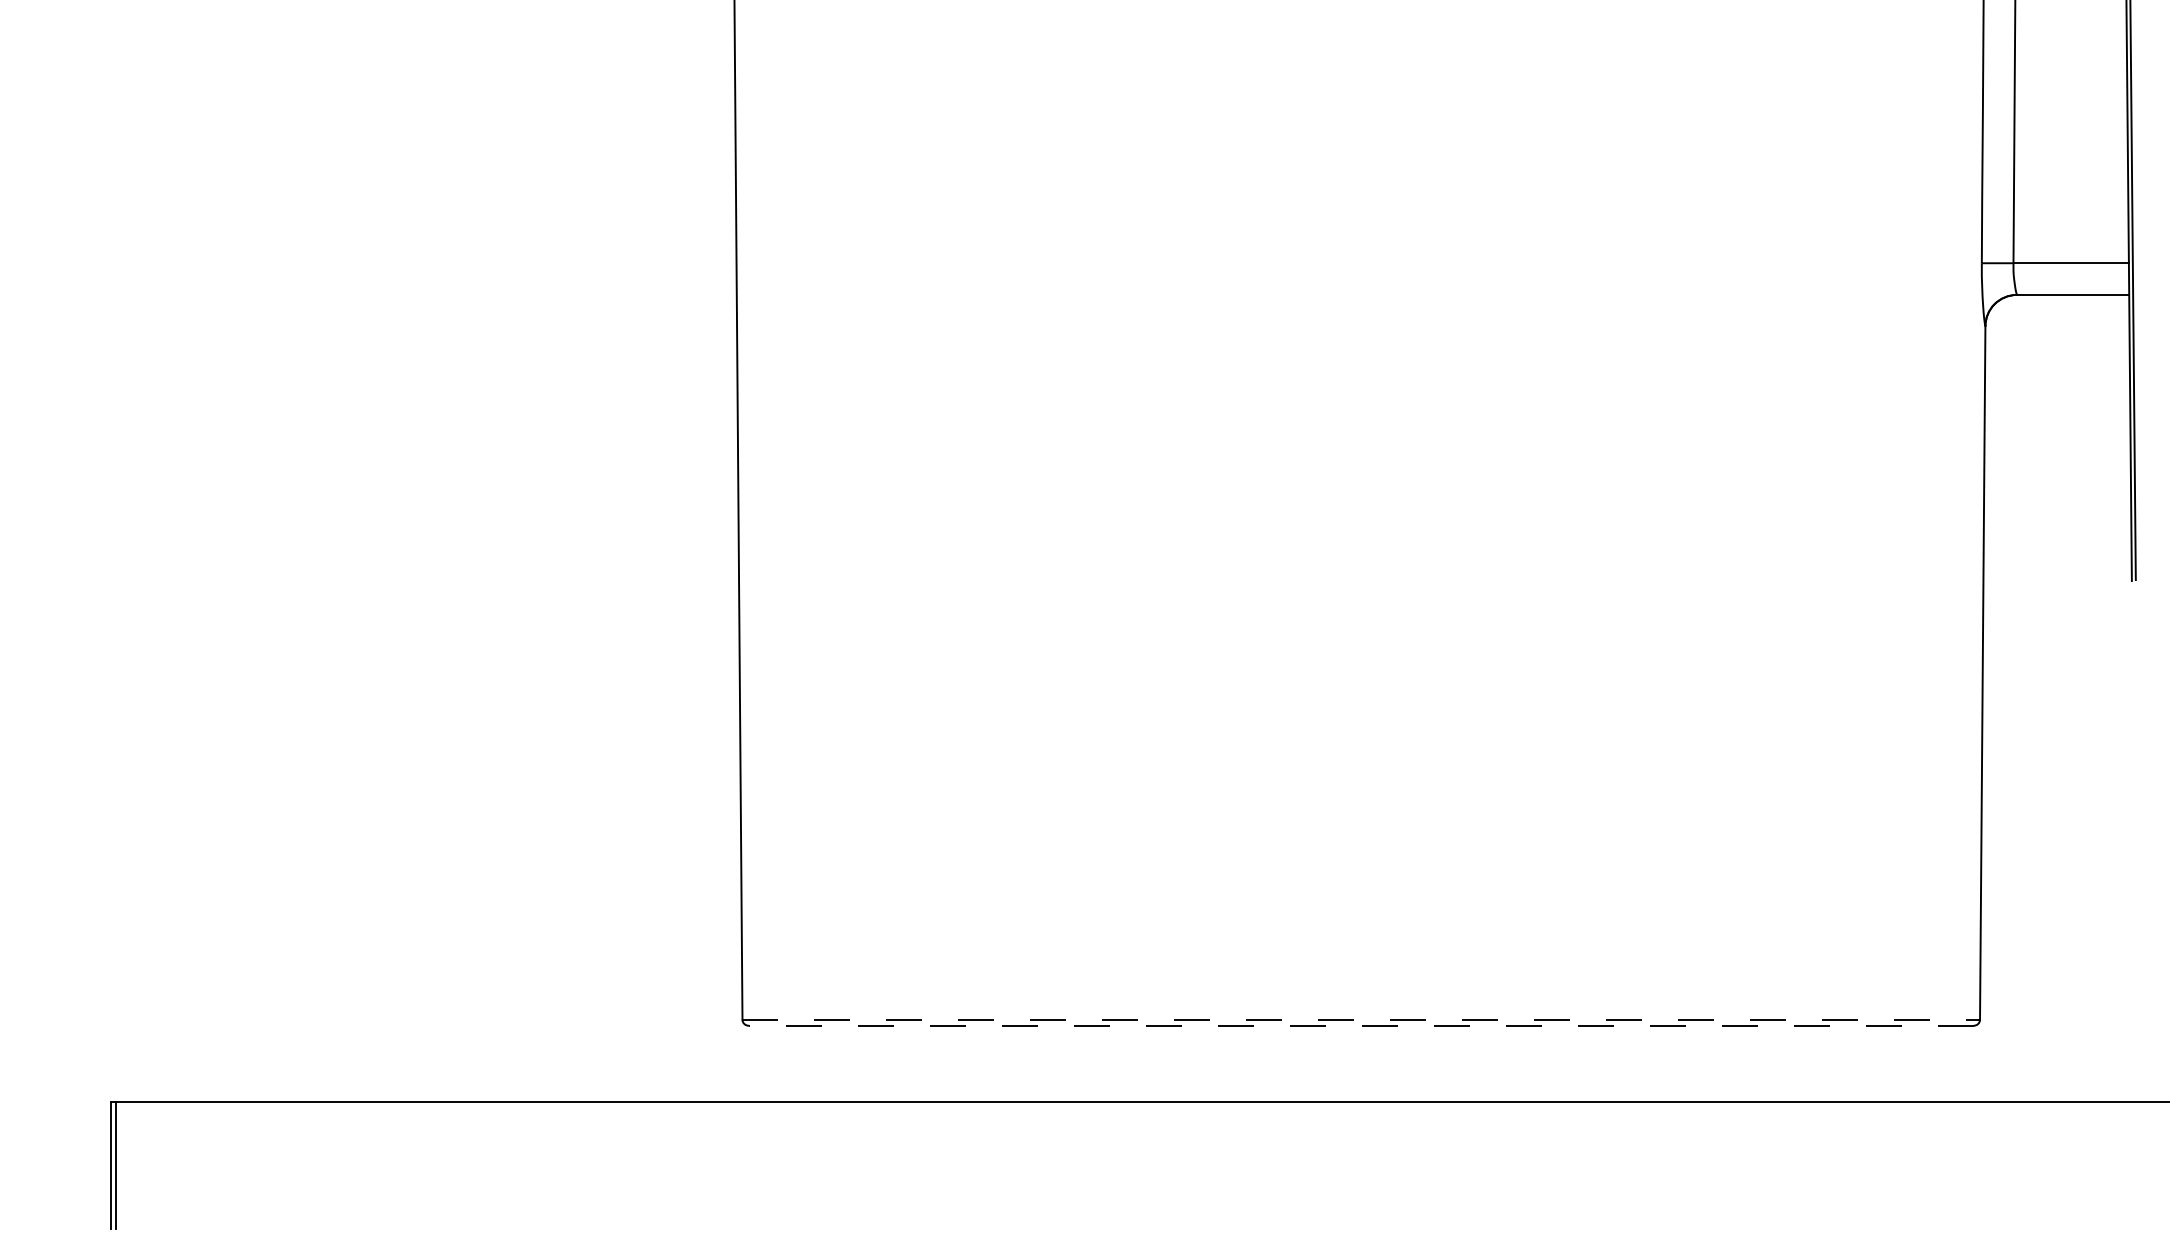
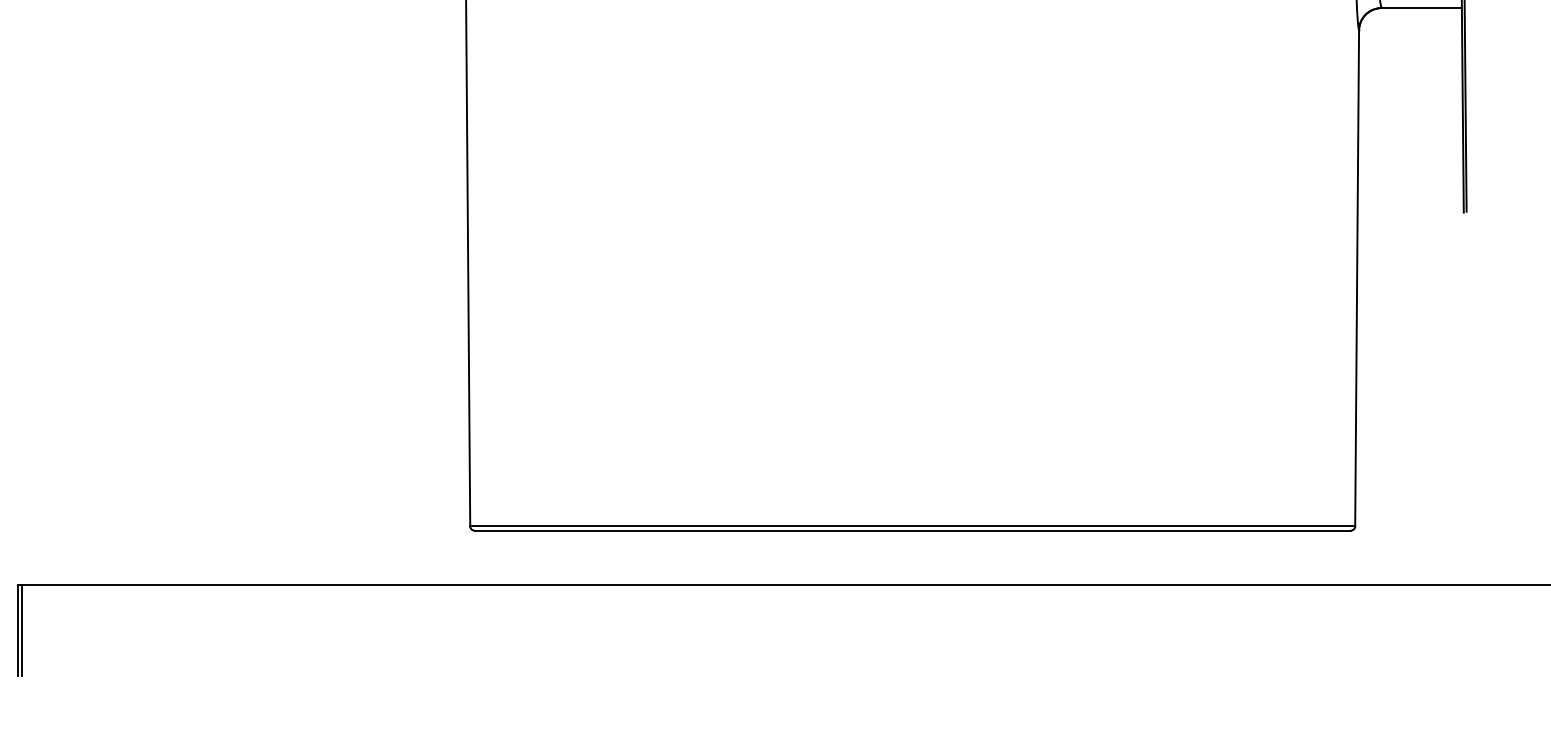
line: (1361, 1019) -> (912, 526), dashed -> solid
line: (1360, 1025) -> (912, 530), dashed -> solid

